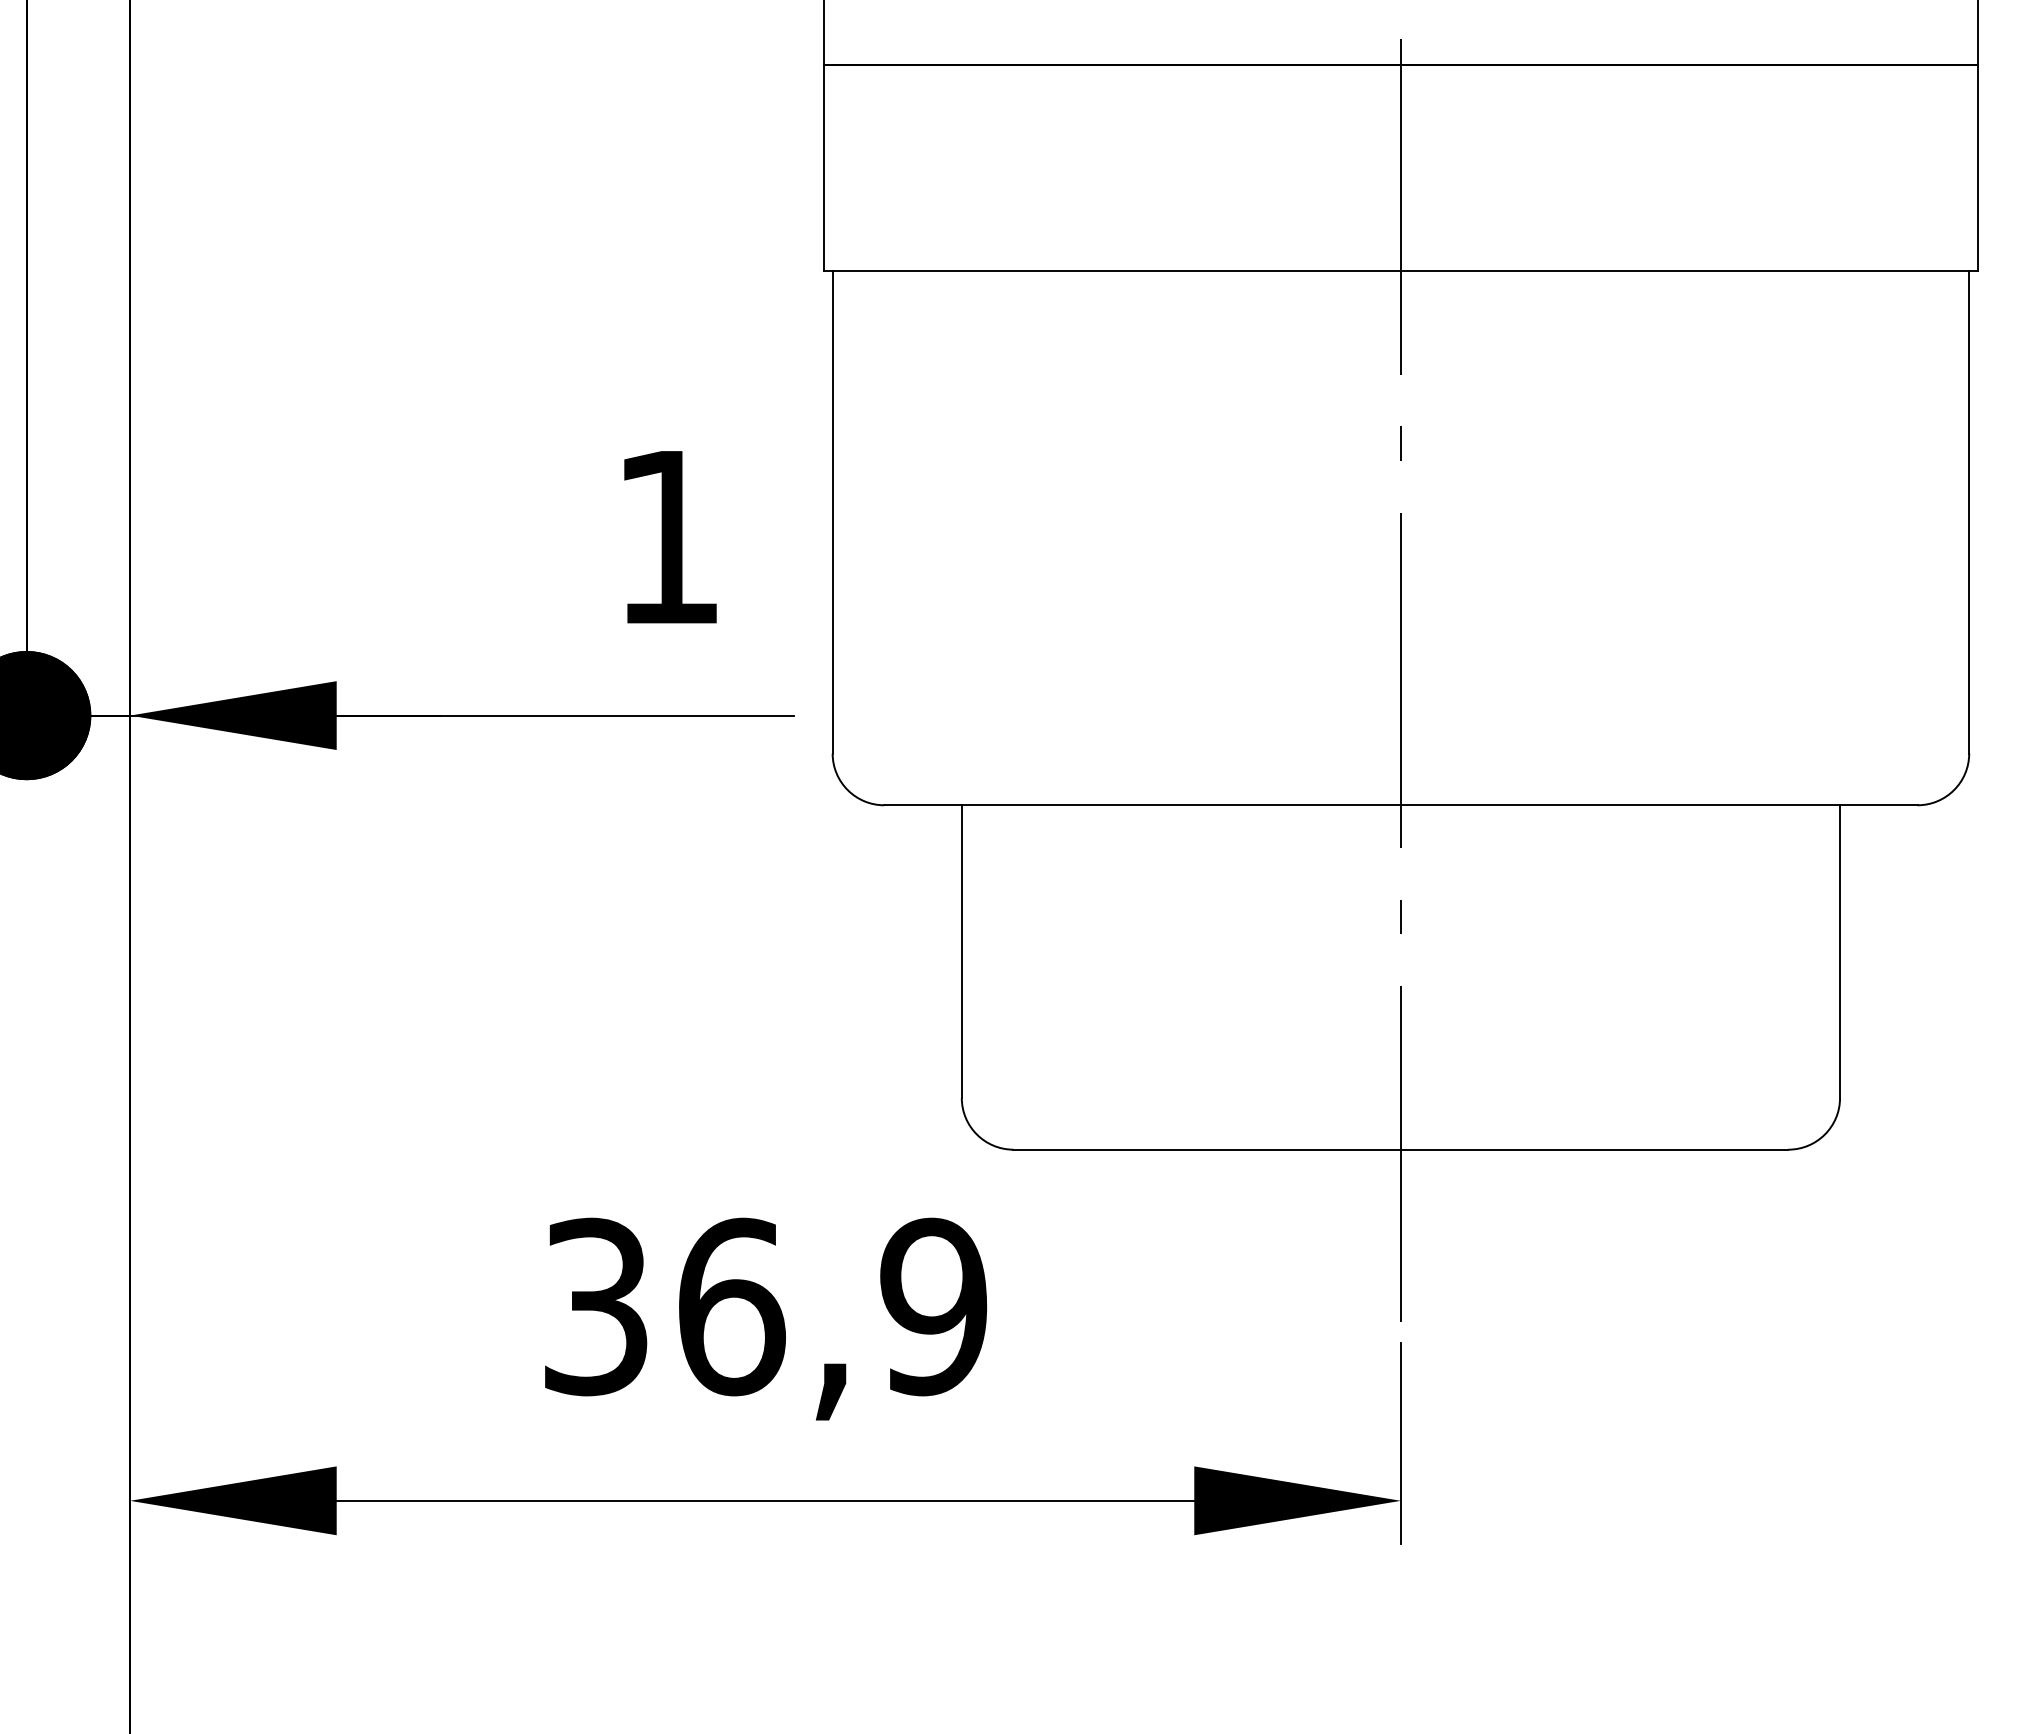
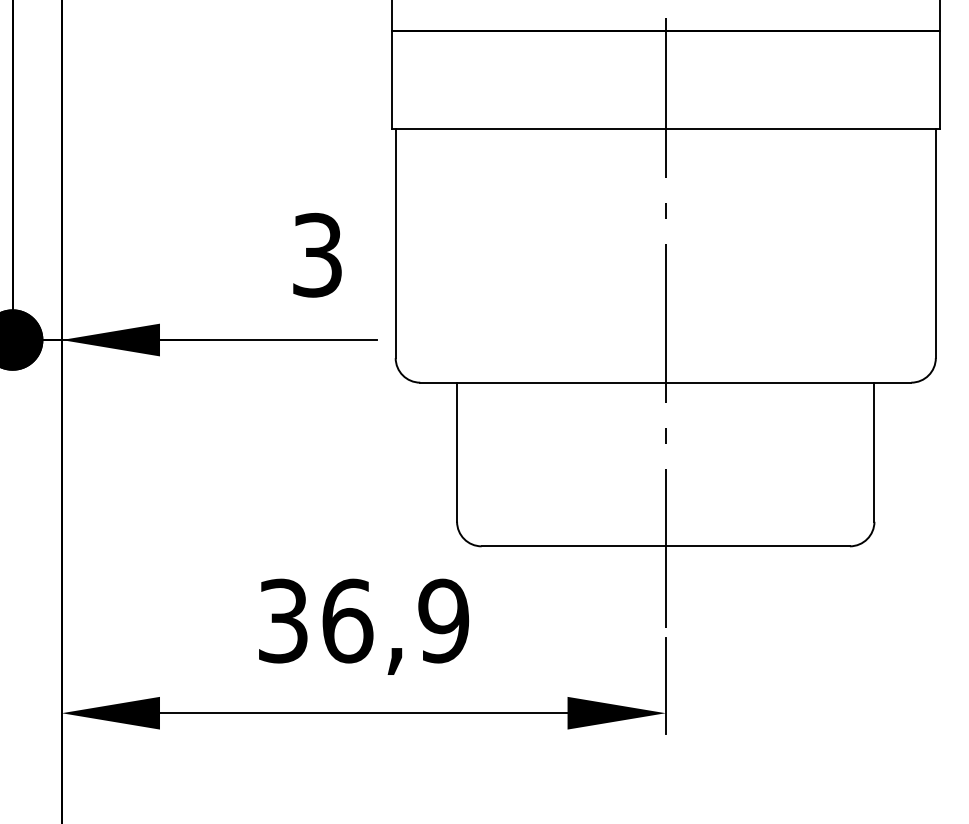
text: (668, 535) -> (317, 254), 1 -> 3

